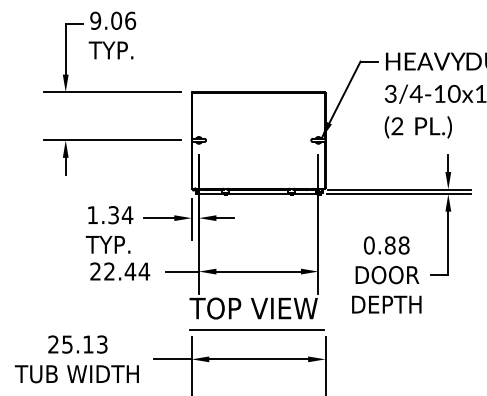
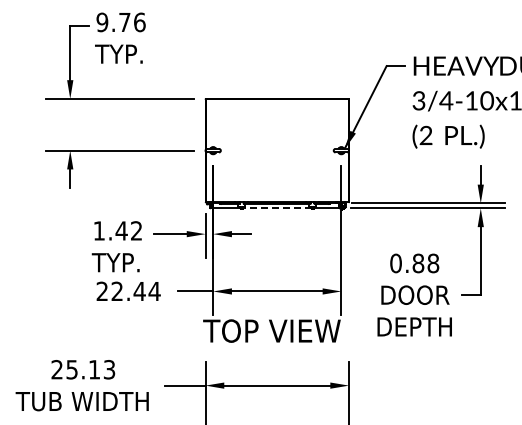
text: (116, 20) -> (124, 22), 9.06 -> 9.76
line: (257, 194) -> (276, 208), solid -> dashed
text: (120, 214) -> (128, 230), 1.34 -> 1.42
line: (257, 329) -> (275, 353), removed

